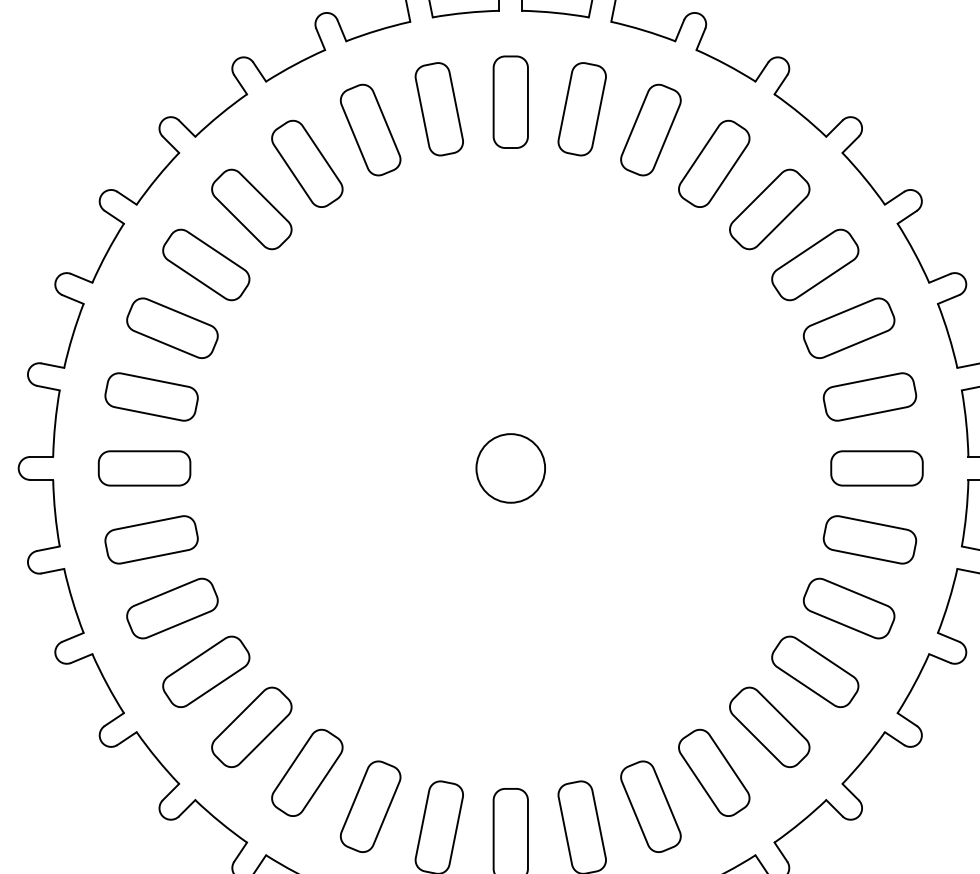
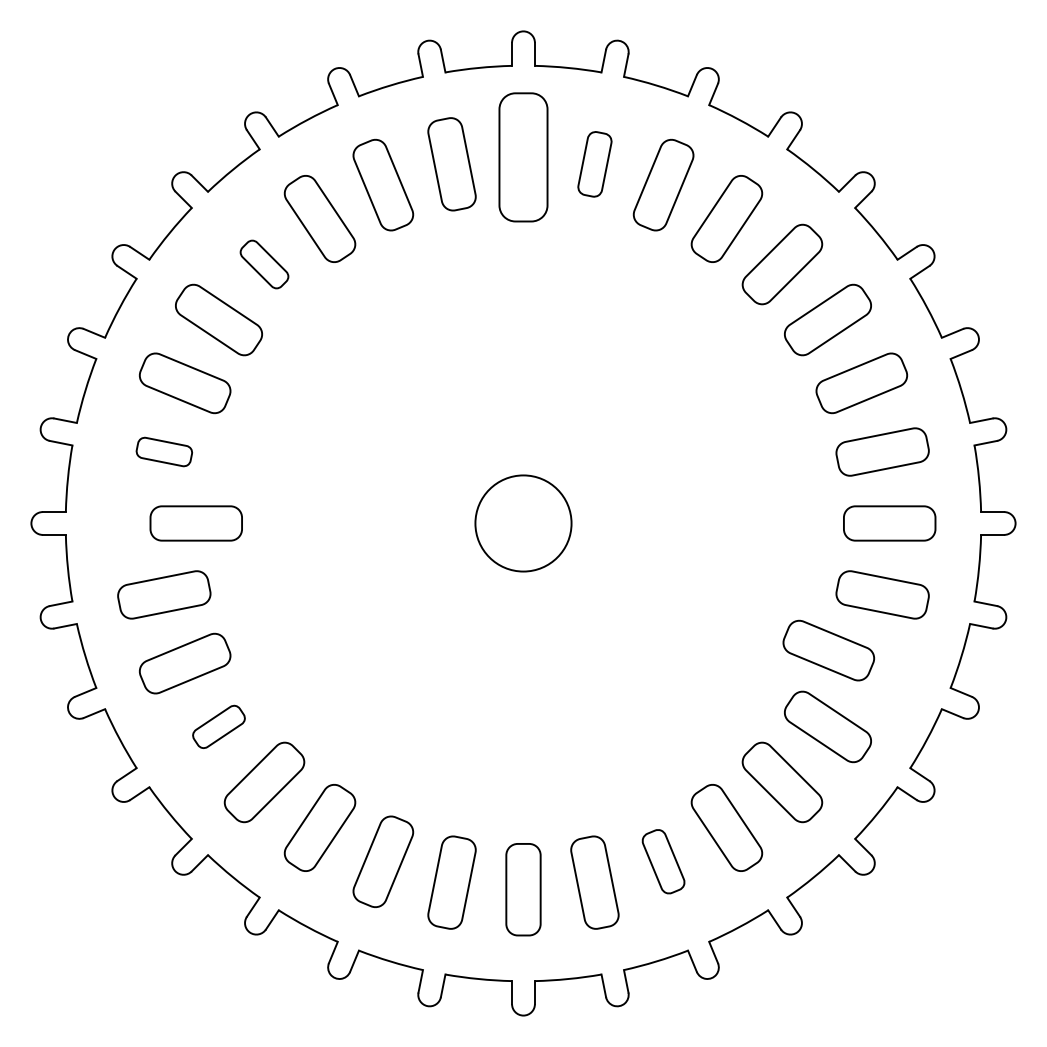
part: (510, 101) -> (523, 156), size x1.4
part: (581, 109) -> (594, 164), size x0.7
part: (251, 209) -> (264, 264), size x0.6
part: (151, 396) -> (164, 451), size x0.6
part: (143, 468) -> (195, 523), moved
circle: (510, 468) -> (523, 523), size x1.4
part: (848, 608) -> (828, 650), moved
part: (205, 671) -> (218, 726), size x0.6
part: (650, 806) -> (663, 861), size x0.7

